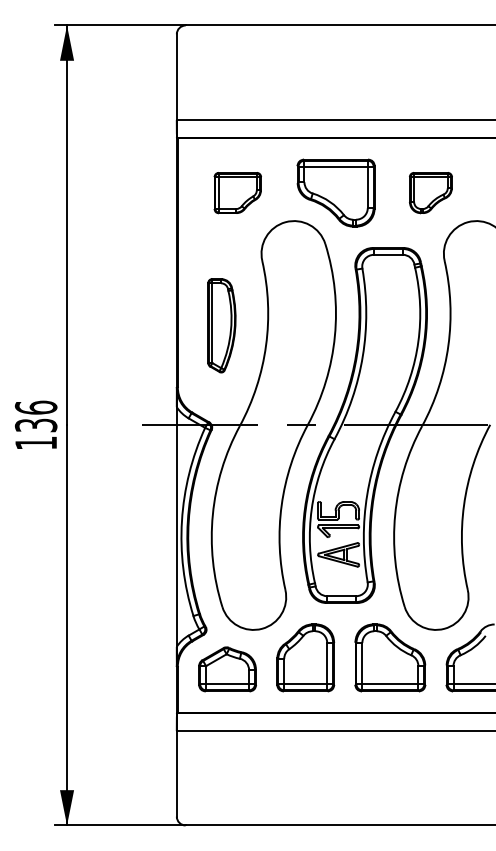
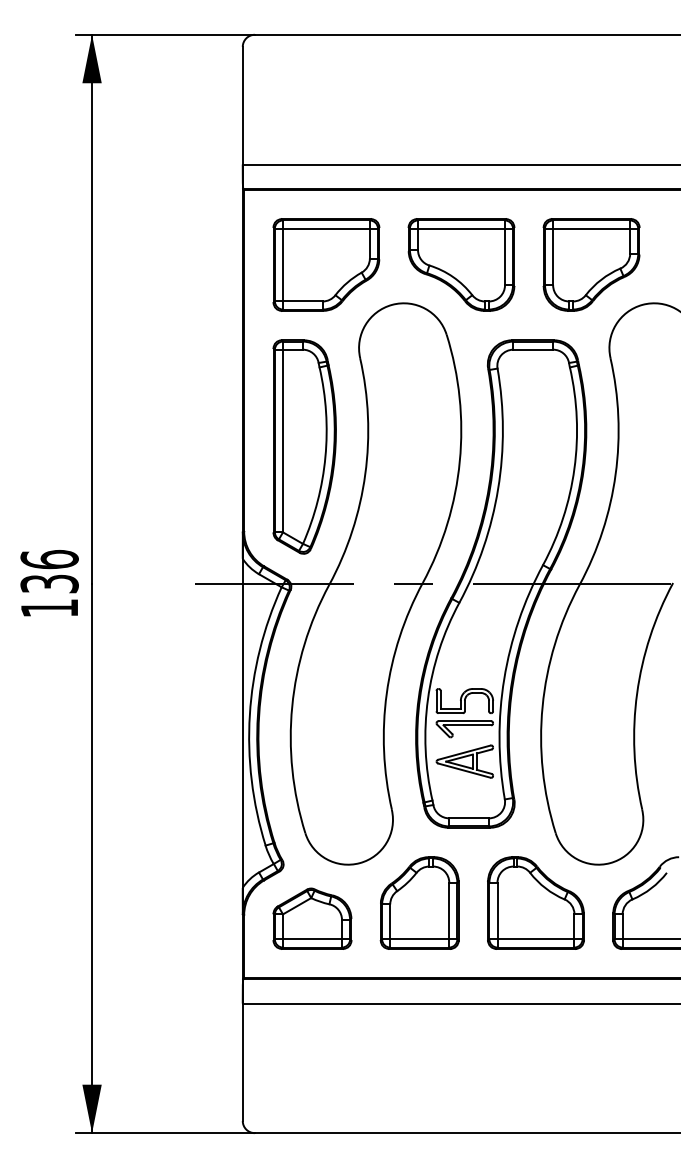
part: (237, 192) -> (326, 264), size x1.67
part: (430, 192) -> (591, 264), size x1.67
part: (221, 325) -> (304, 446), size x1.67

